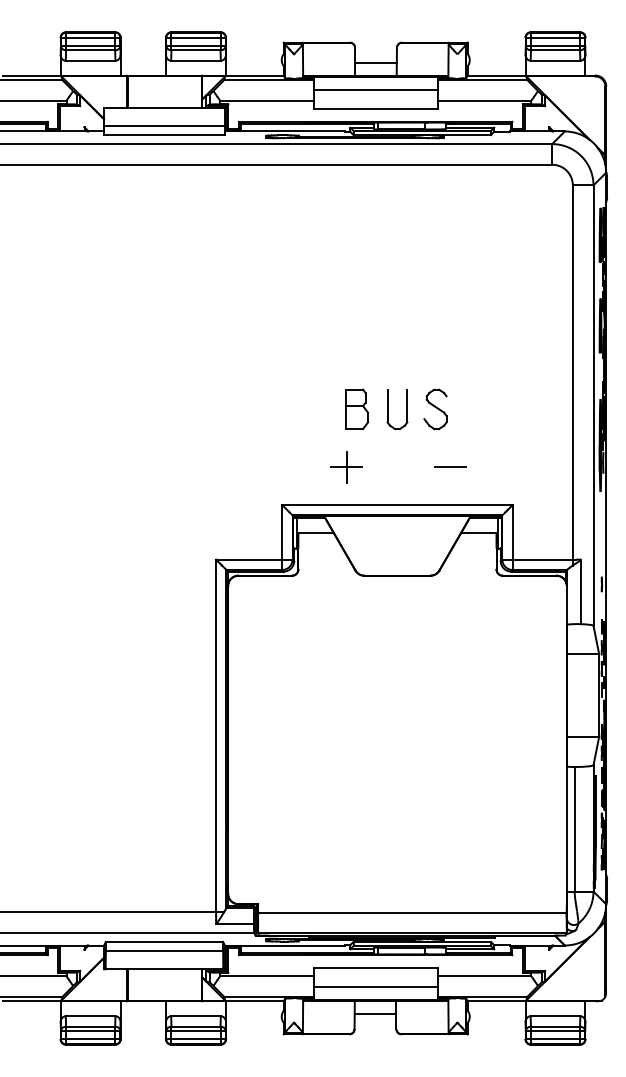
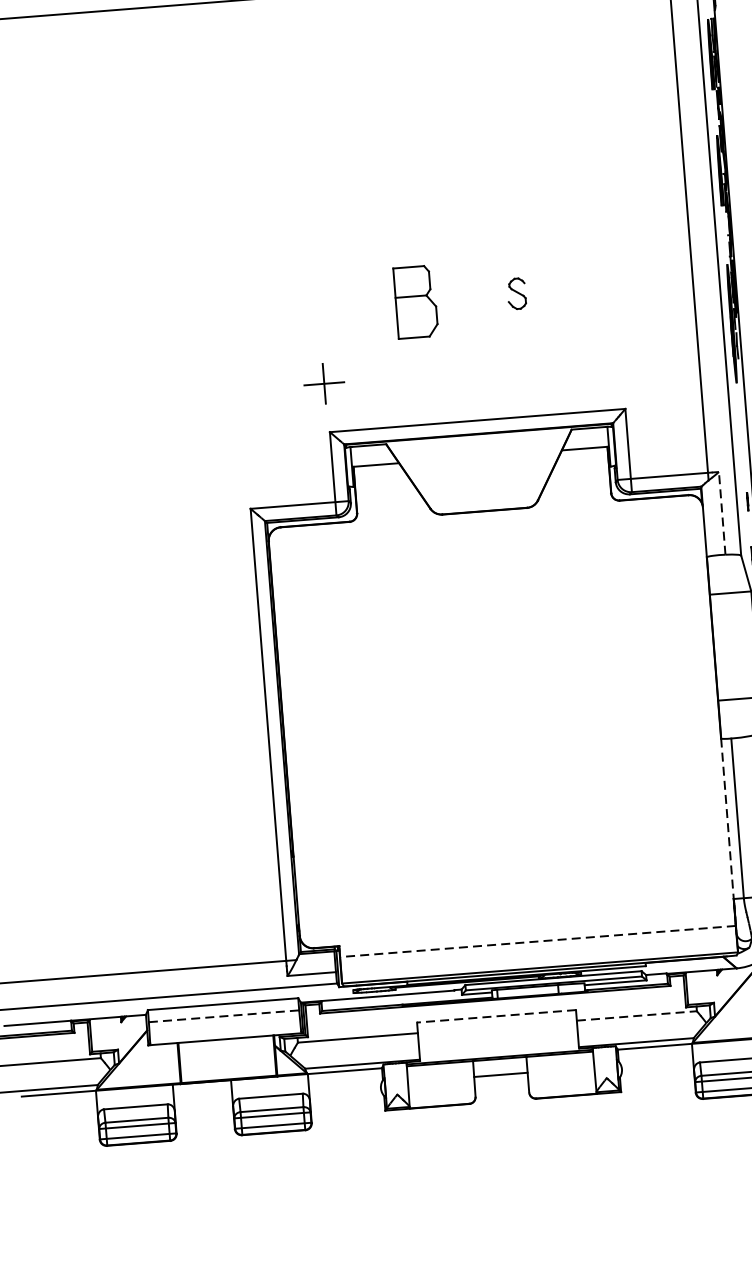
part: (357, 408) -> (416, 300), size x1.4
part: (435, 408) -> (516, 292), size x0.6
part: (388, 409) -> (456, 298), removed
part: (346, 467) -> (323, 384), moved
line: (449, 467) -> (540, 367), removed
line: (581, 591) -> (722, 512), solid -> dashed
line: (566, 828) -> (727, 818), solid -> dashed
line: (411, 912) -> (536, 941), solid -> dashed
line: (164, 951) -> (224, 1016), solid -> dashed
line: (375, 968) -> (496, 1016), solid -> dashed
line: (484, 976) -> (636, 1016), solid -> dashed
line: (375, 986) -> (498, 1040), removed

